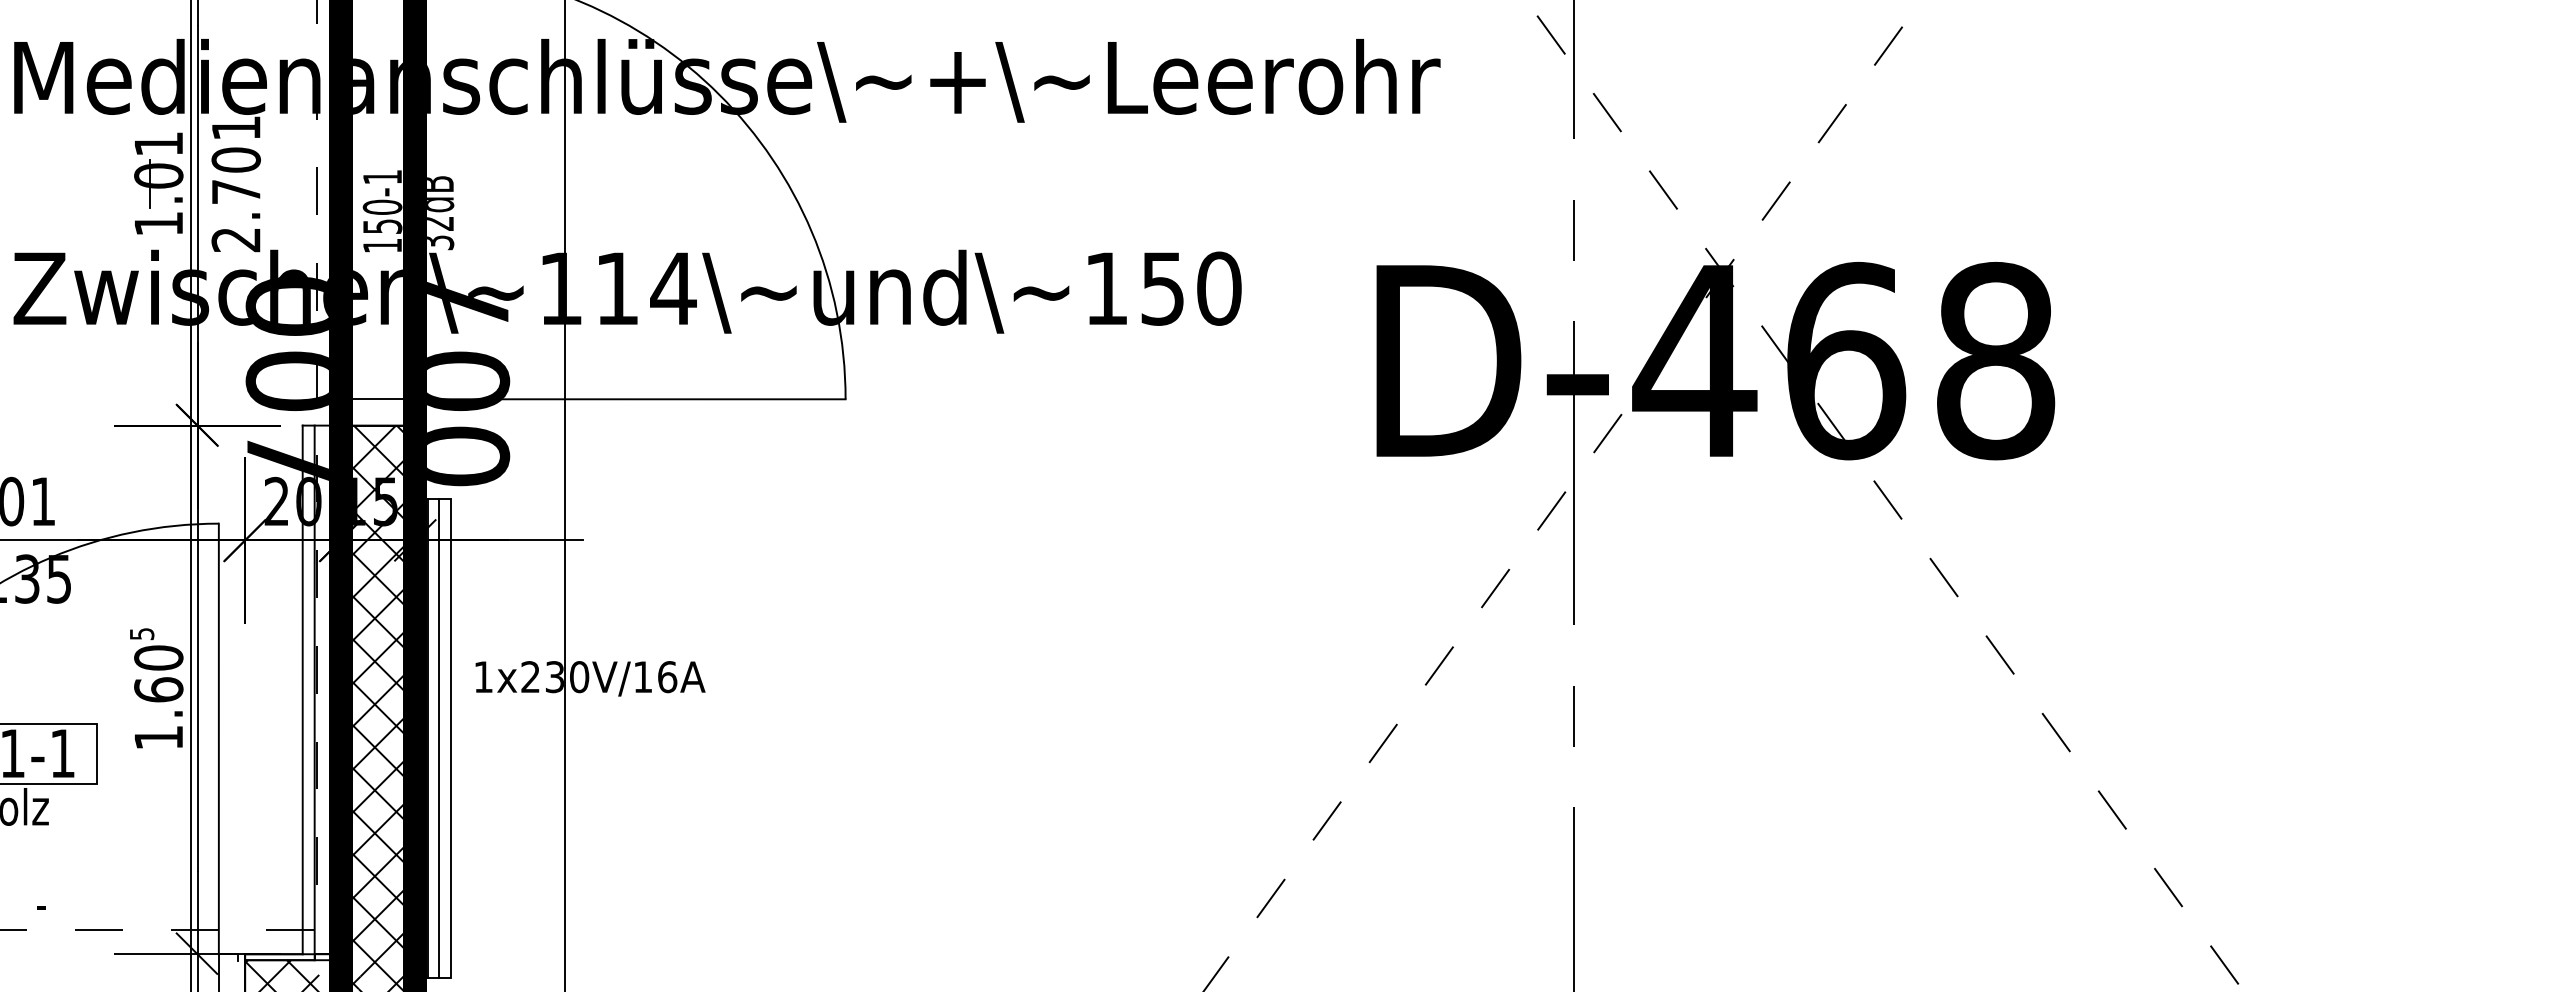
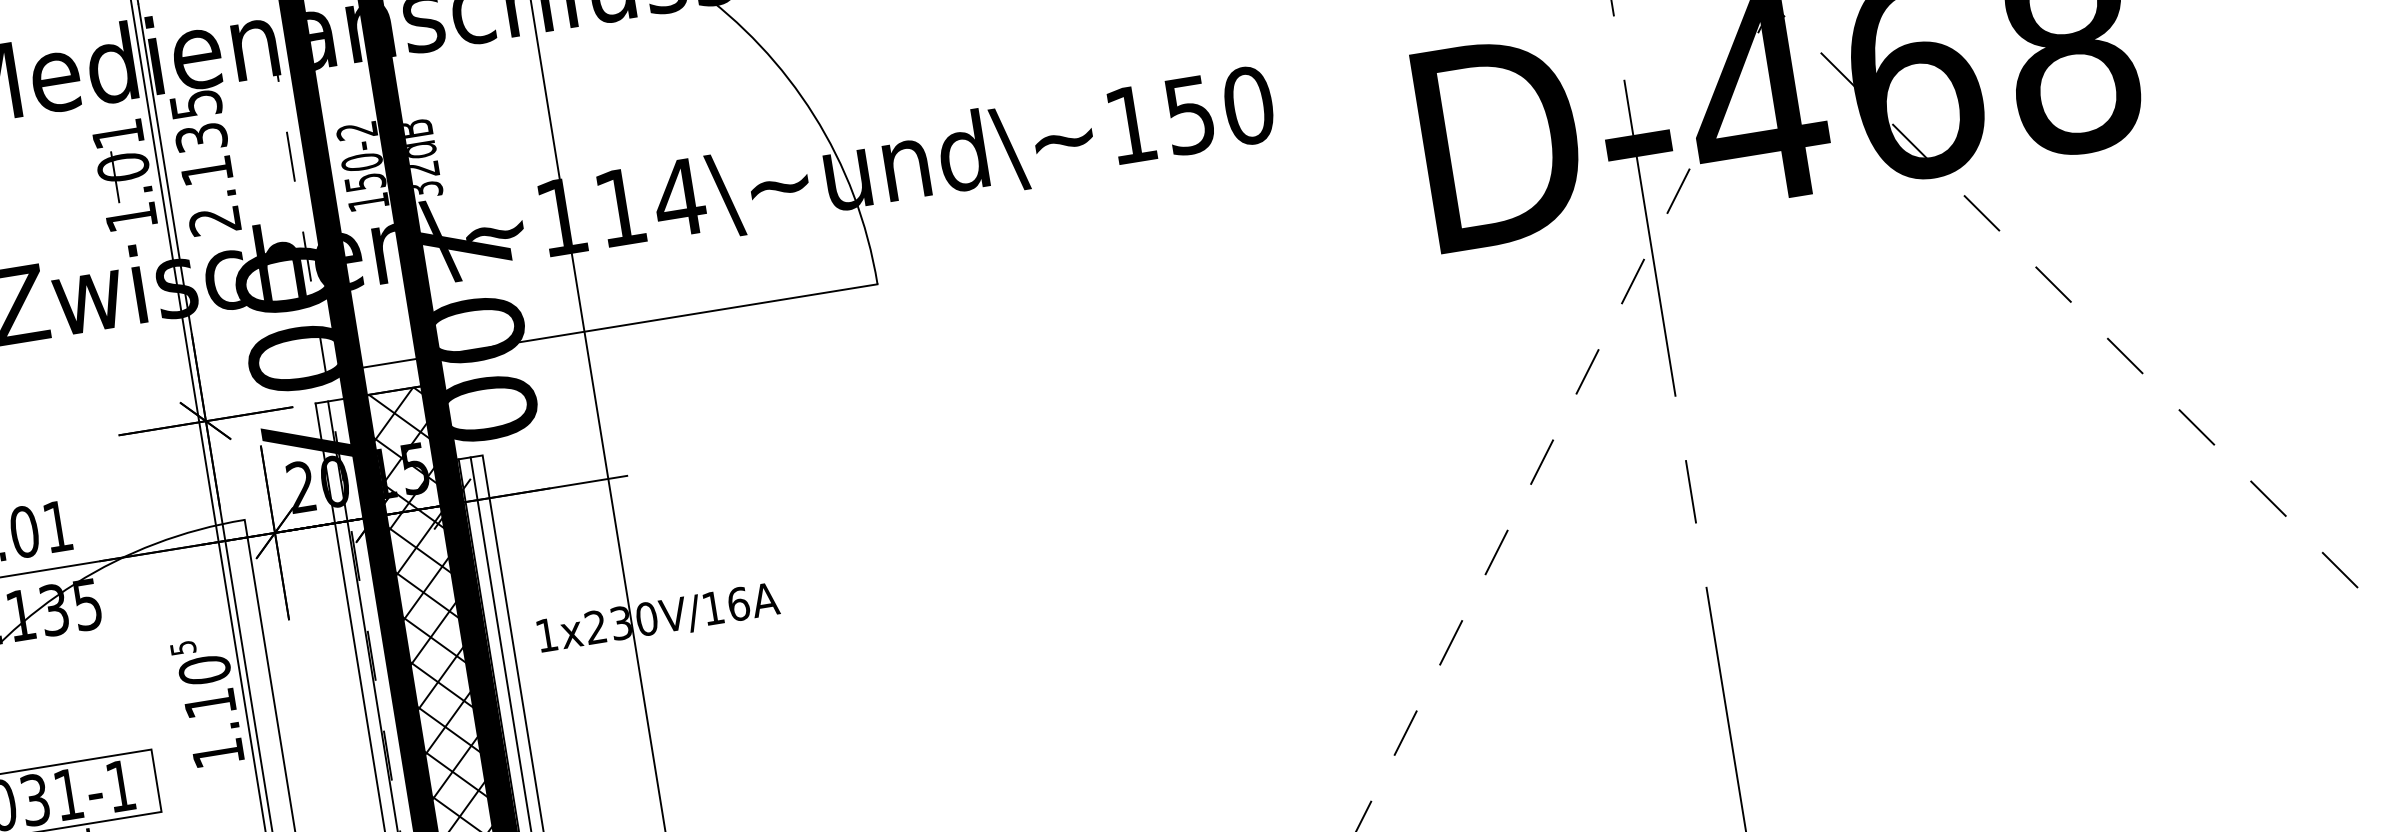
text: (236, 159) -> (201, 137), 2.701 -> 2.135
text: (381, 177) -> (355, 131), 150-1 -> 150-2
text: (158, 689) -> (209, 703), 1.60 -> 1.10

